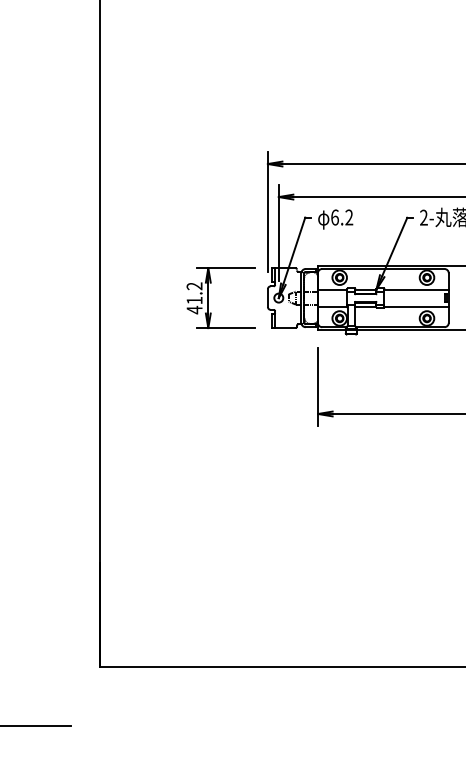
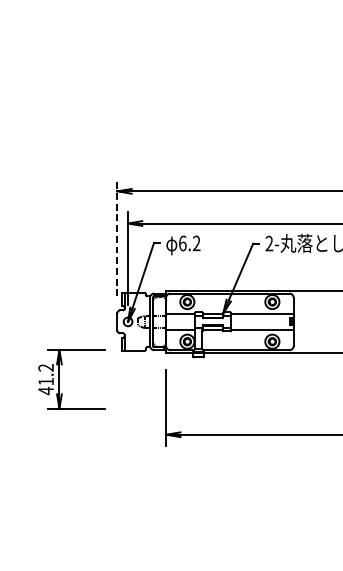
line: (267, 212) -> (117, 238), solid -> dashed
part: (208, 297) -> (59, 378), moved

